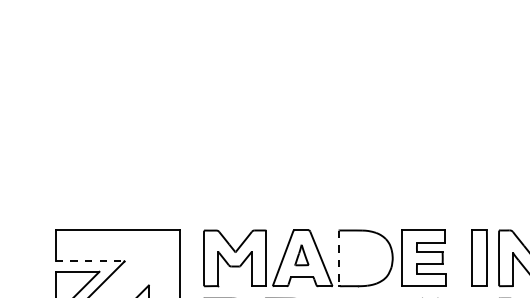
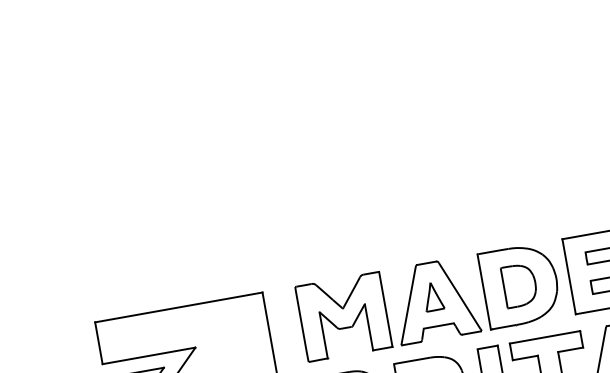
line: (339, 258) -> (484, 292), dashed -> solid
part: (365, 258) -> (519, 285), added
line: (90, 261) -> (149, 355), dashed -> solid

